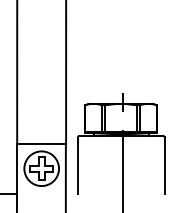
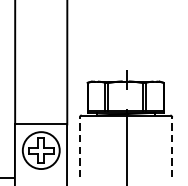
line: (77, 165) -> (79, 147), solid -> dashed
line: (164, 165) -> (172, 147), solid -> dashed

